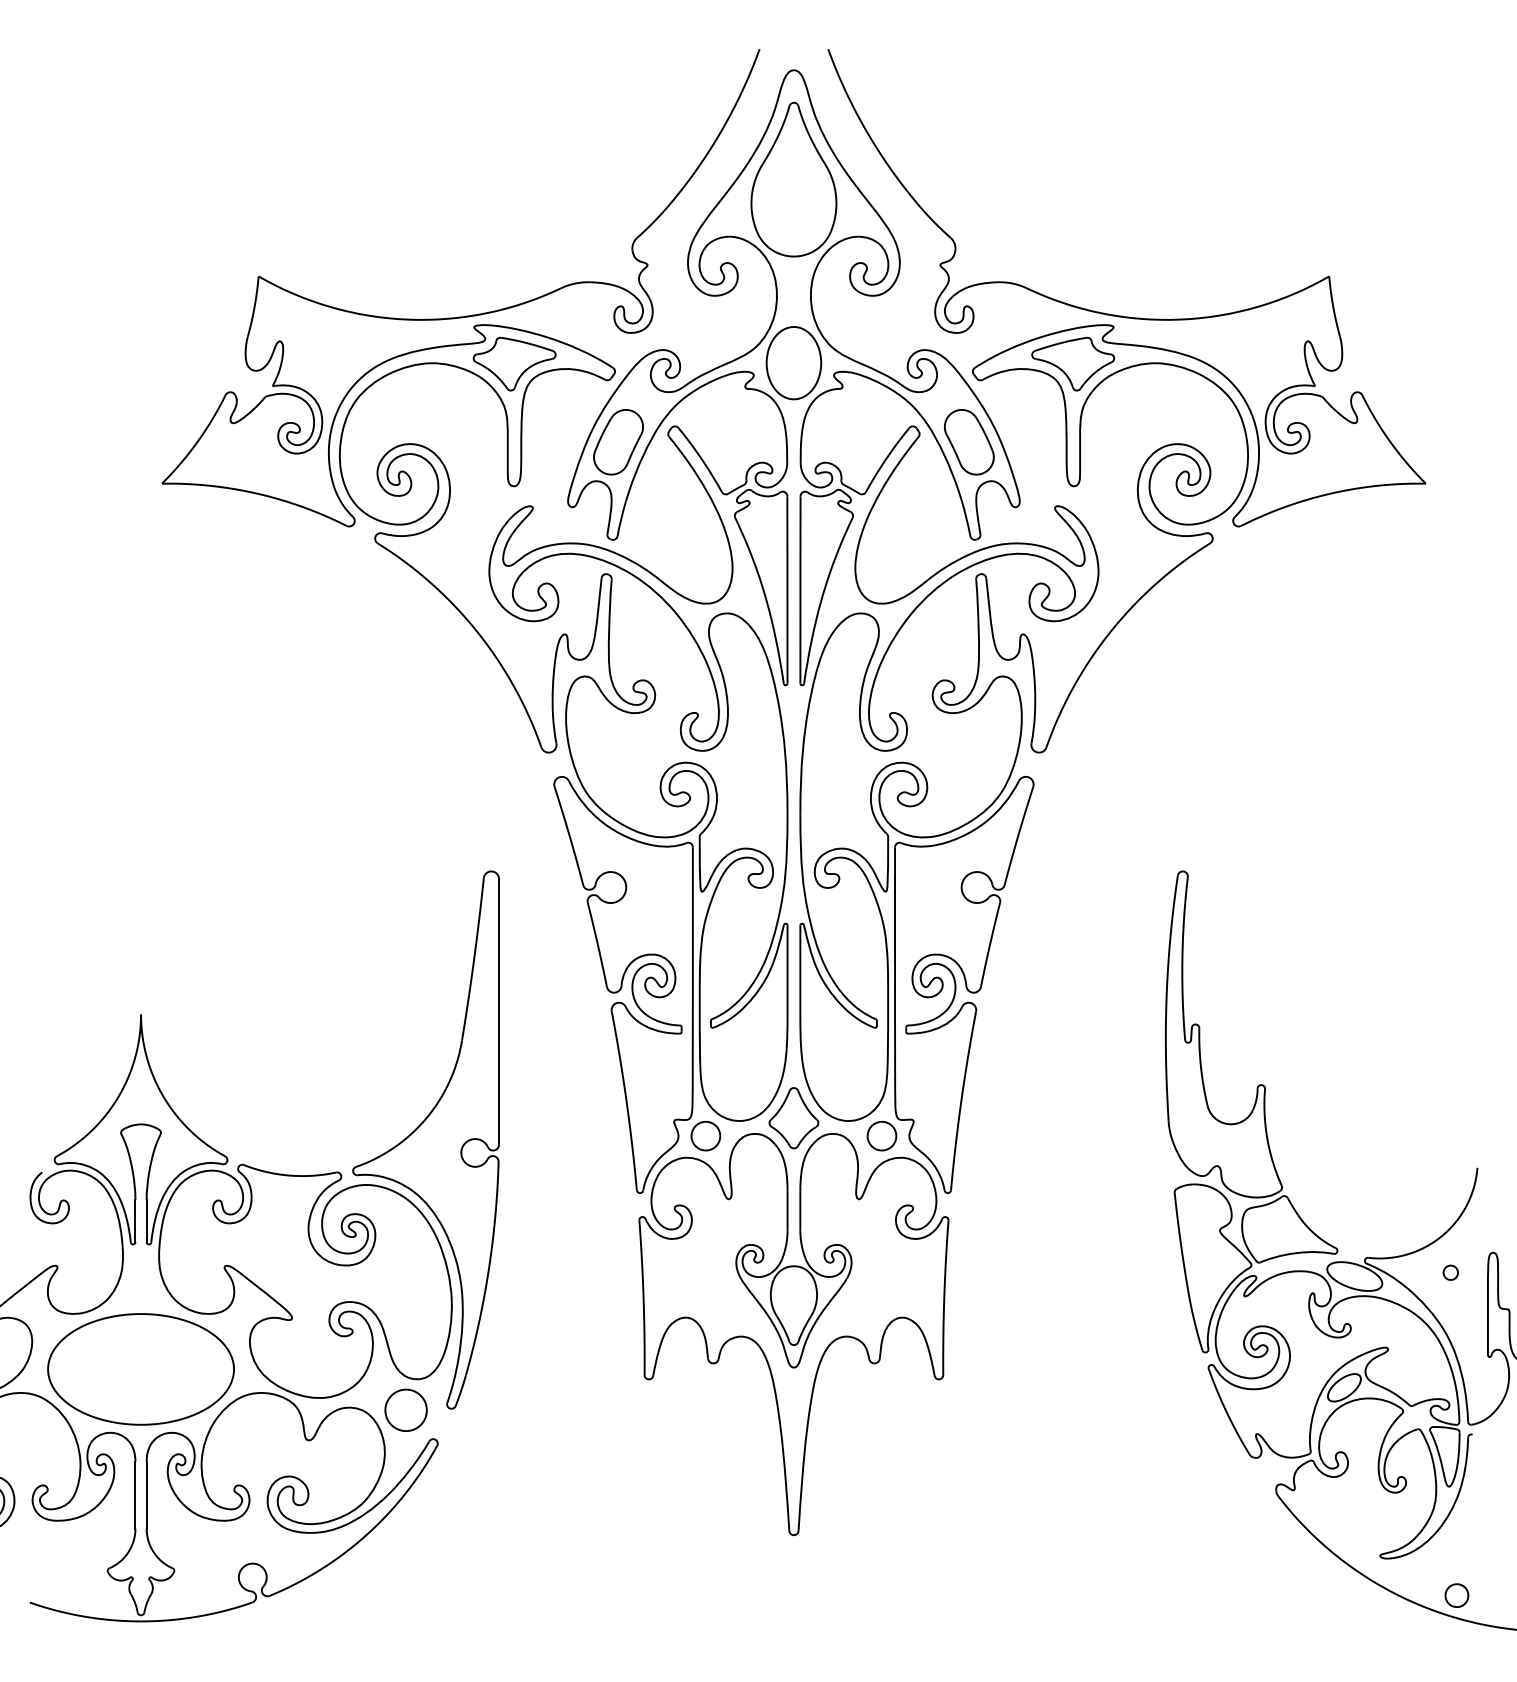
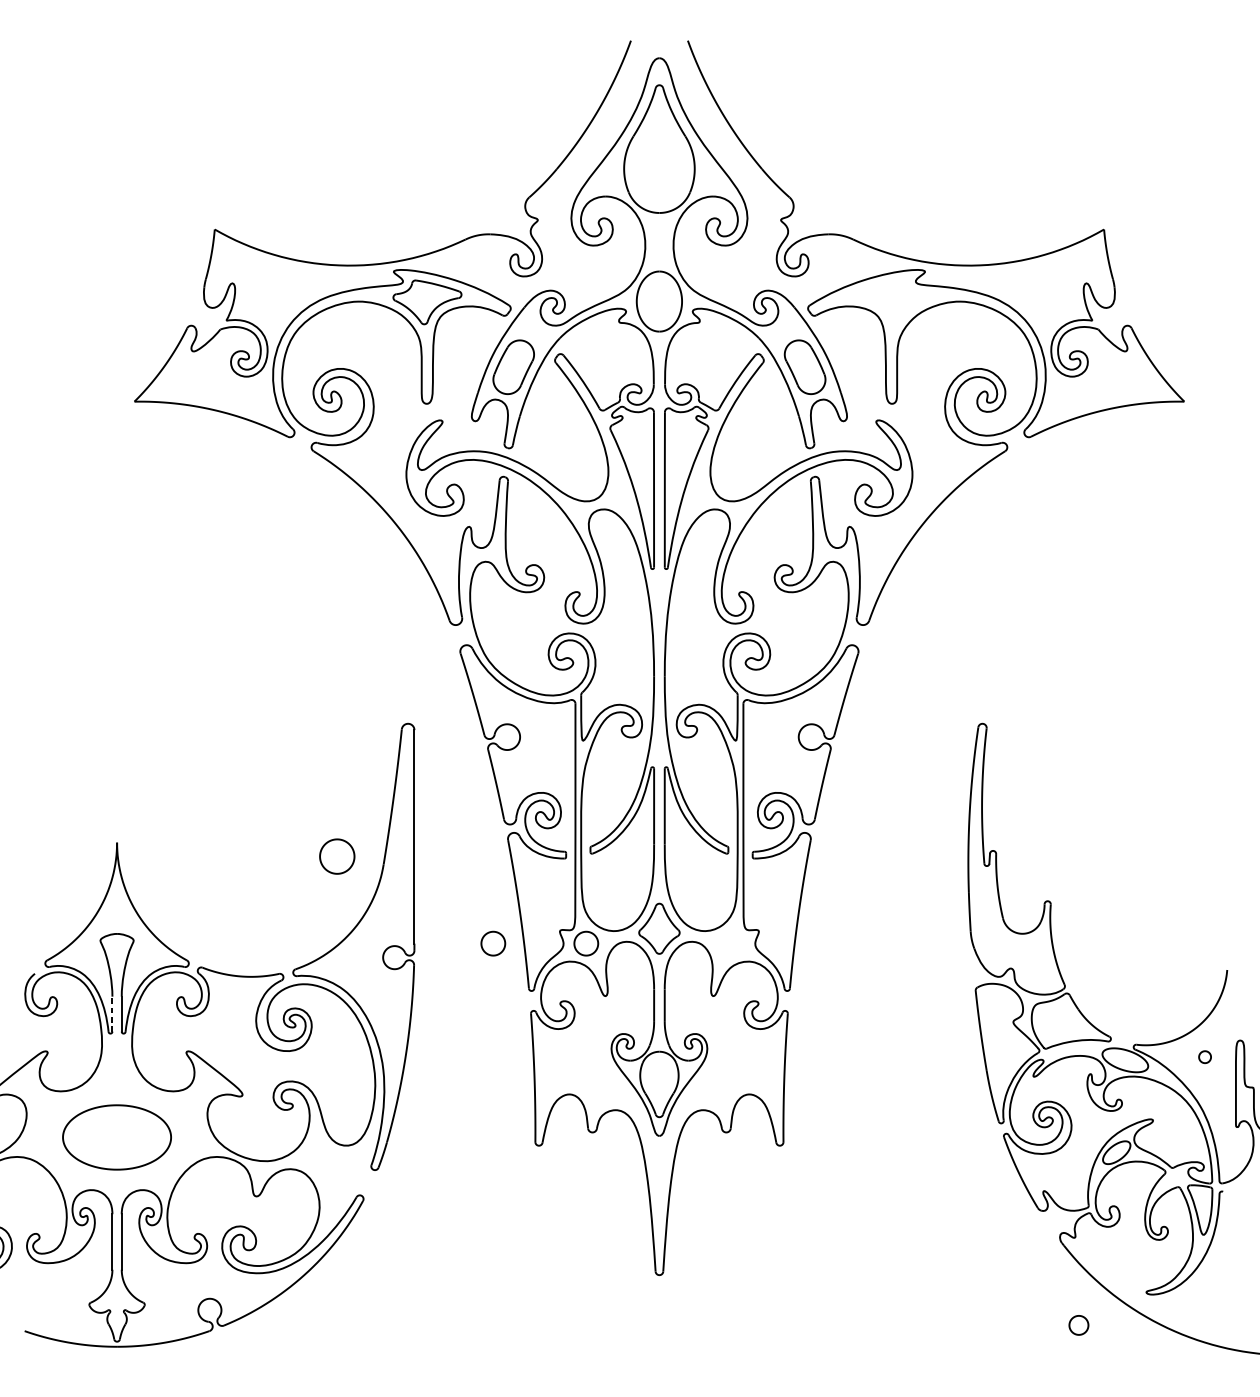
part: (1073, 363) -> (891, 301), removed
part: (881, 1135) -> (492, 943), moved
line: (135, 1220) -> (112, 1013), solid -> dashed
part: (140, 1369) -> (116, 1137), size x0.7
part: (405, 1409) -> (336, 855), moved
part: (1456, 1595) -> (1078, 1325), moved

